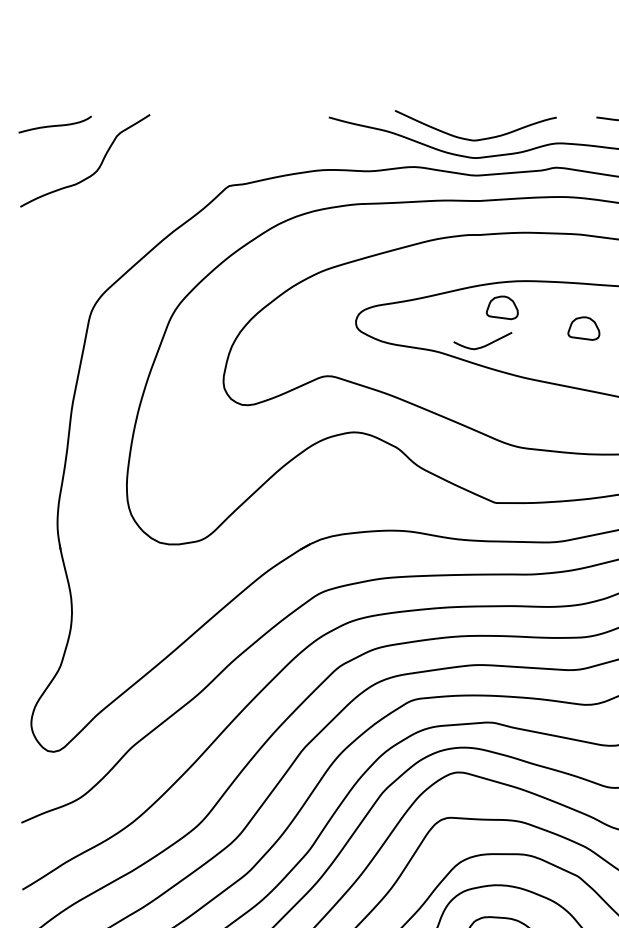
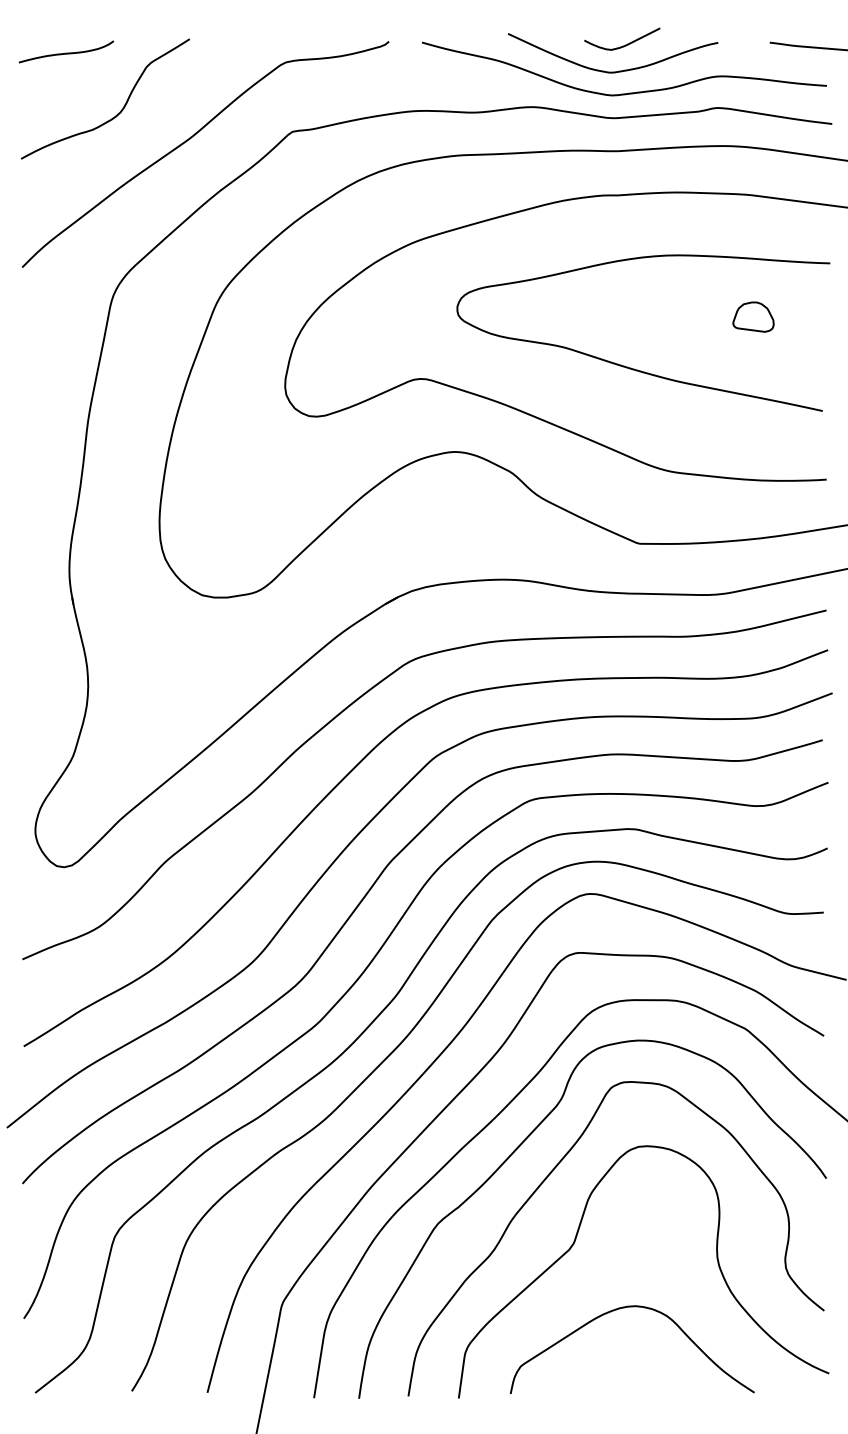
curve: (153, 189) -> (194, 136), added
part: (502, 307) -> (647, 289), removed
curve: (485, 345) -> (625, 44), moved

